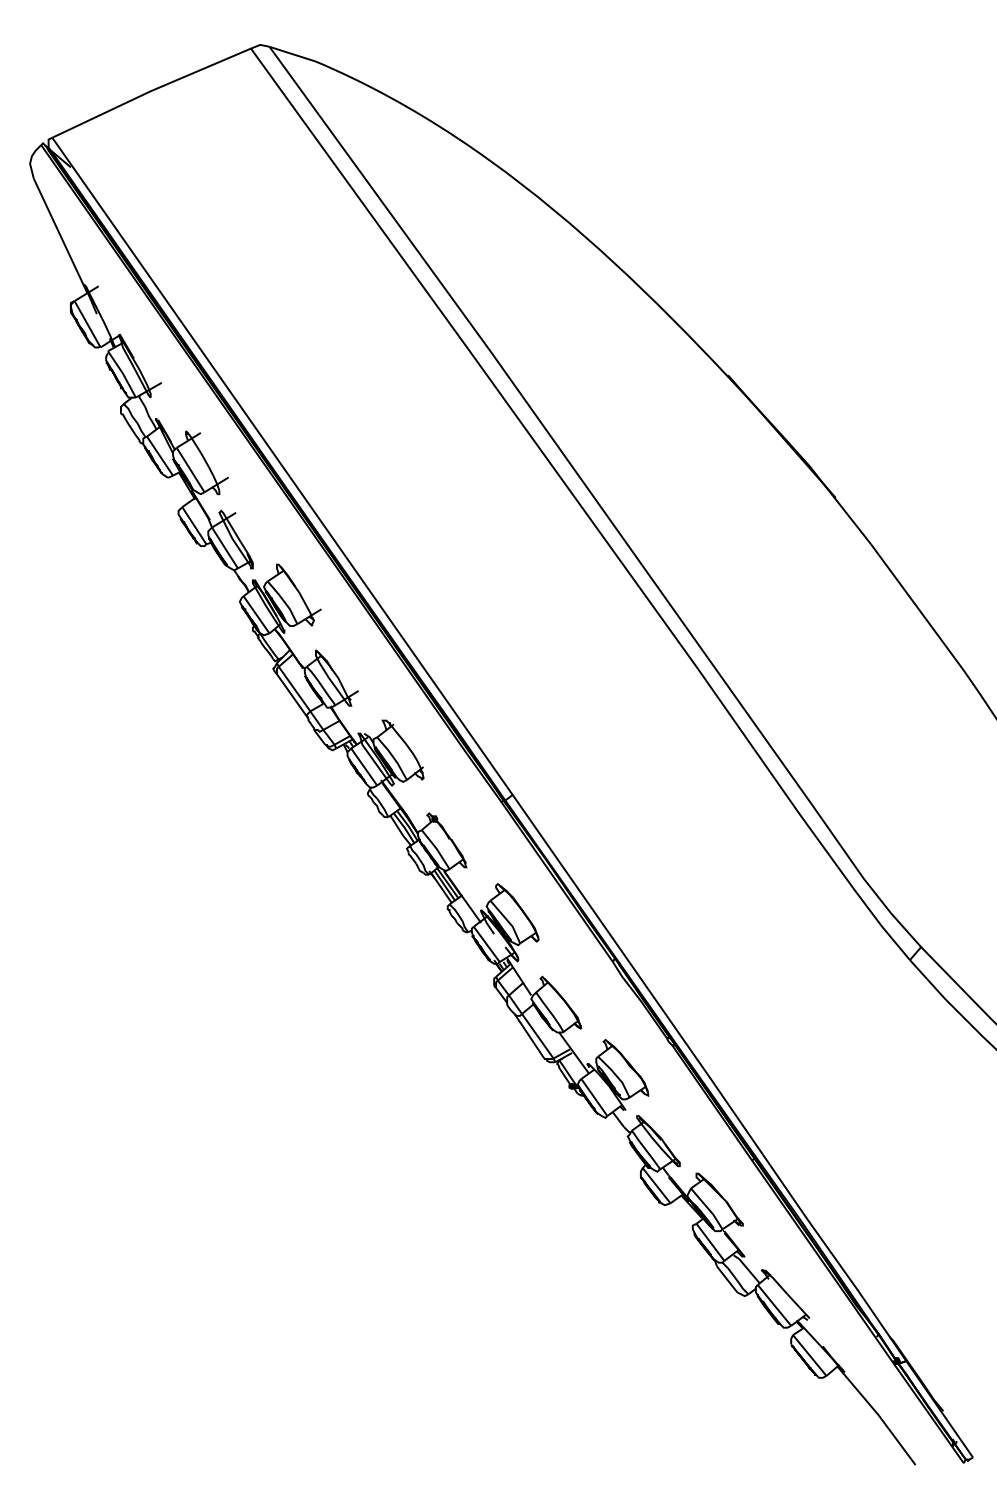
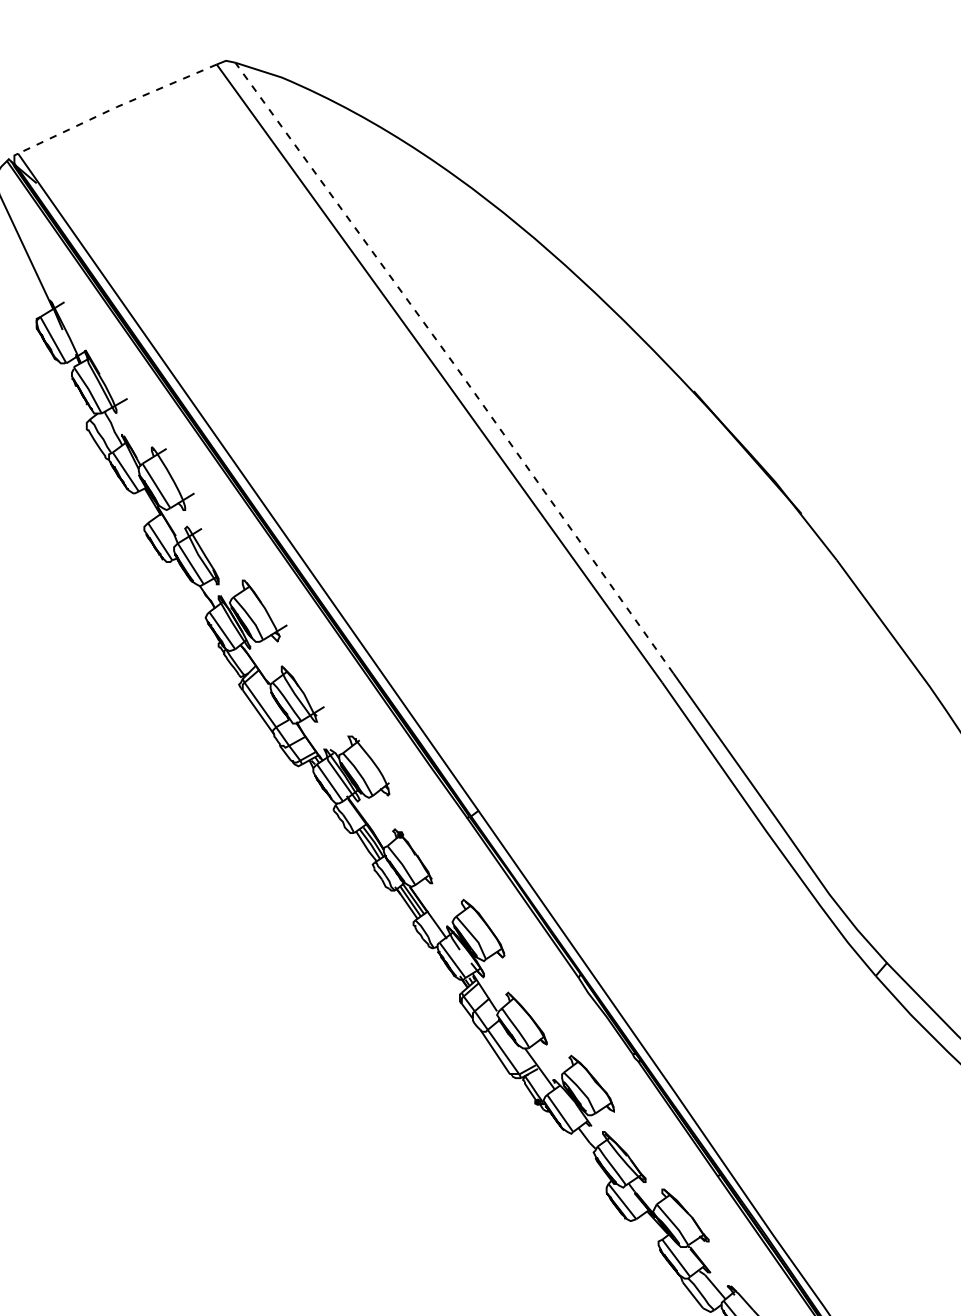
line: (150, 91) -> (116, 107), solid -> dashed
line: (490, 351) -> (456, 367), solid -> dashed

